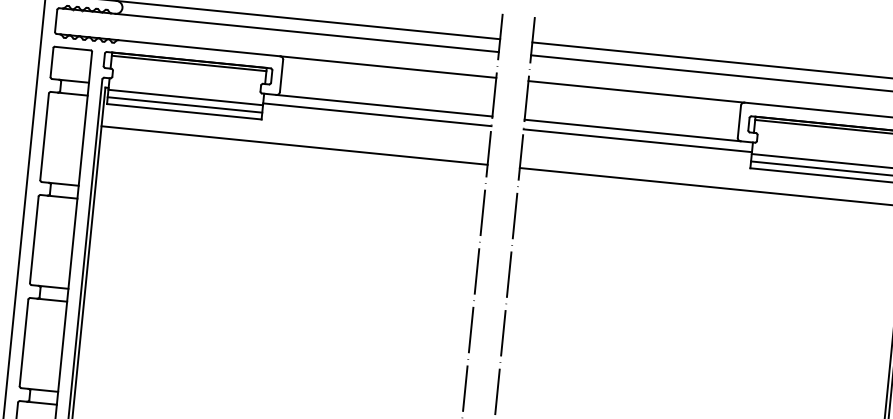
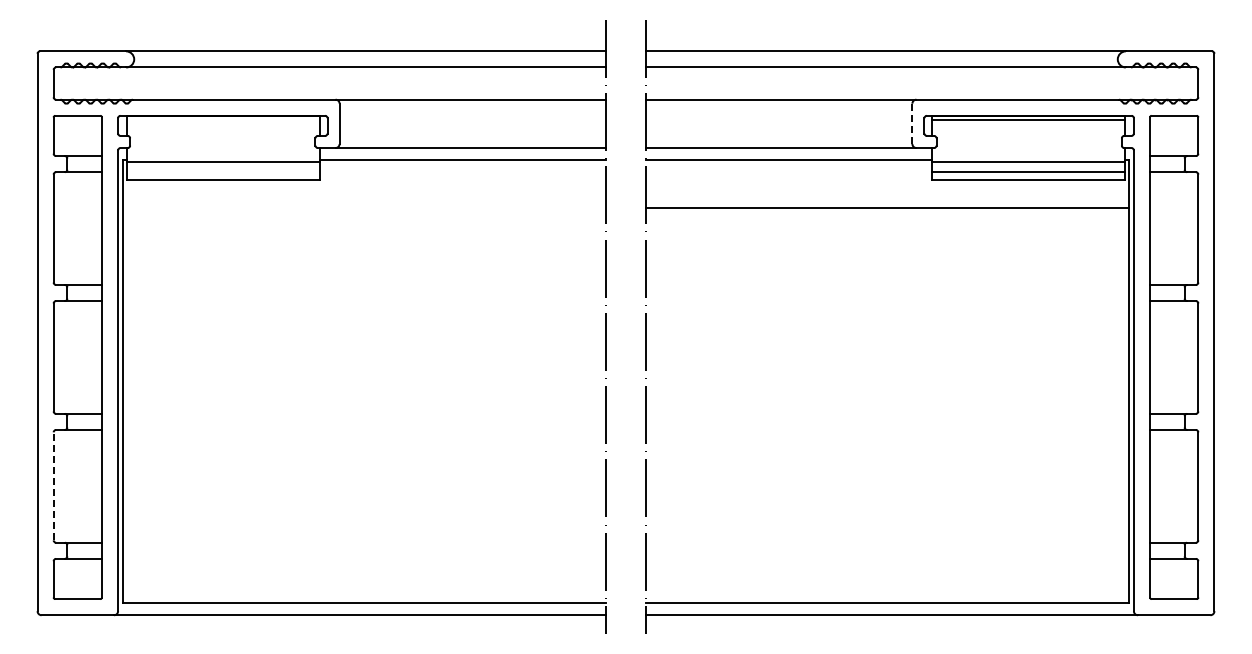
line: (189, 63) -> (223, 119), removed
line: (184, 104) -> (223, 171), removed
line: (739, 121) -> (912, 123), solid -> dashed
line: (293, 145) -> (363, 208), removed
line: (23, 343) -> (53, 486), solid -> dashed

